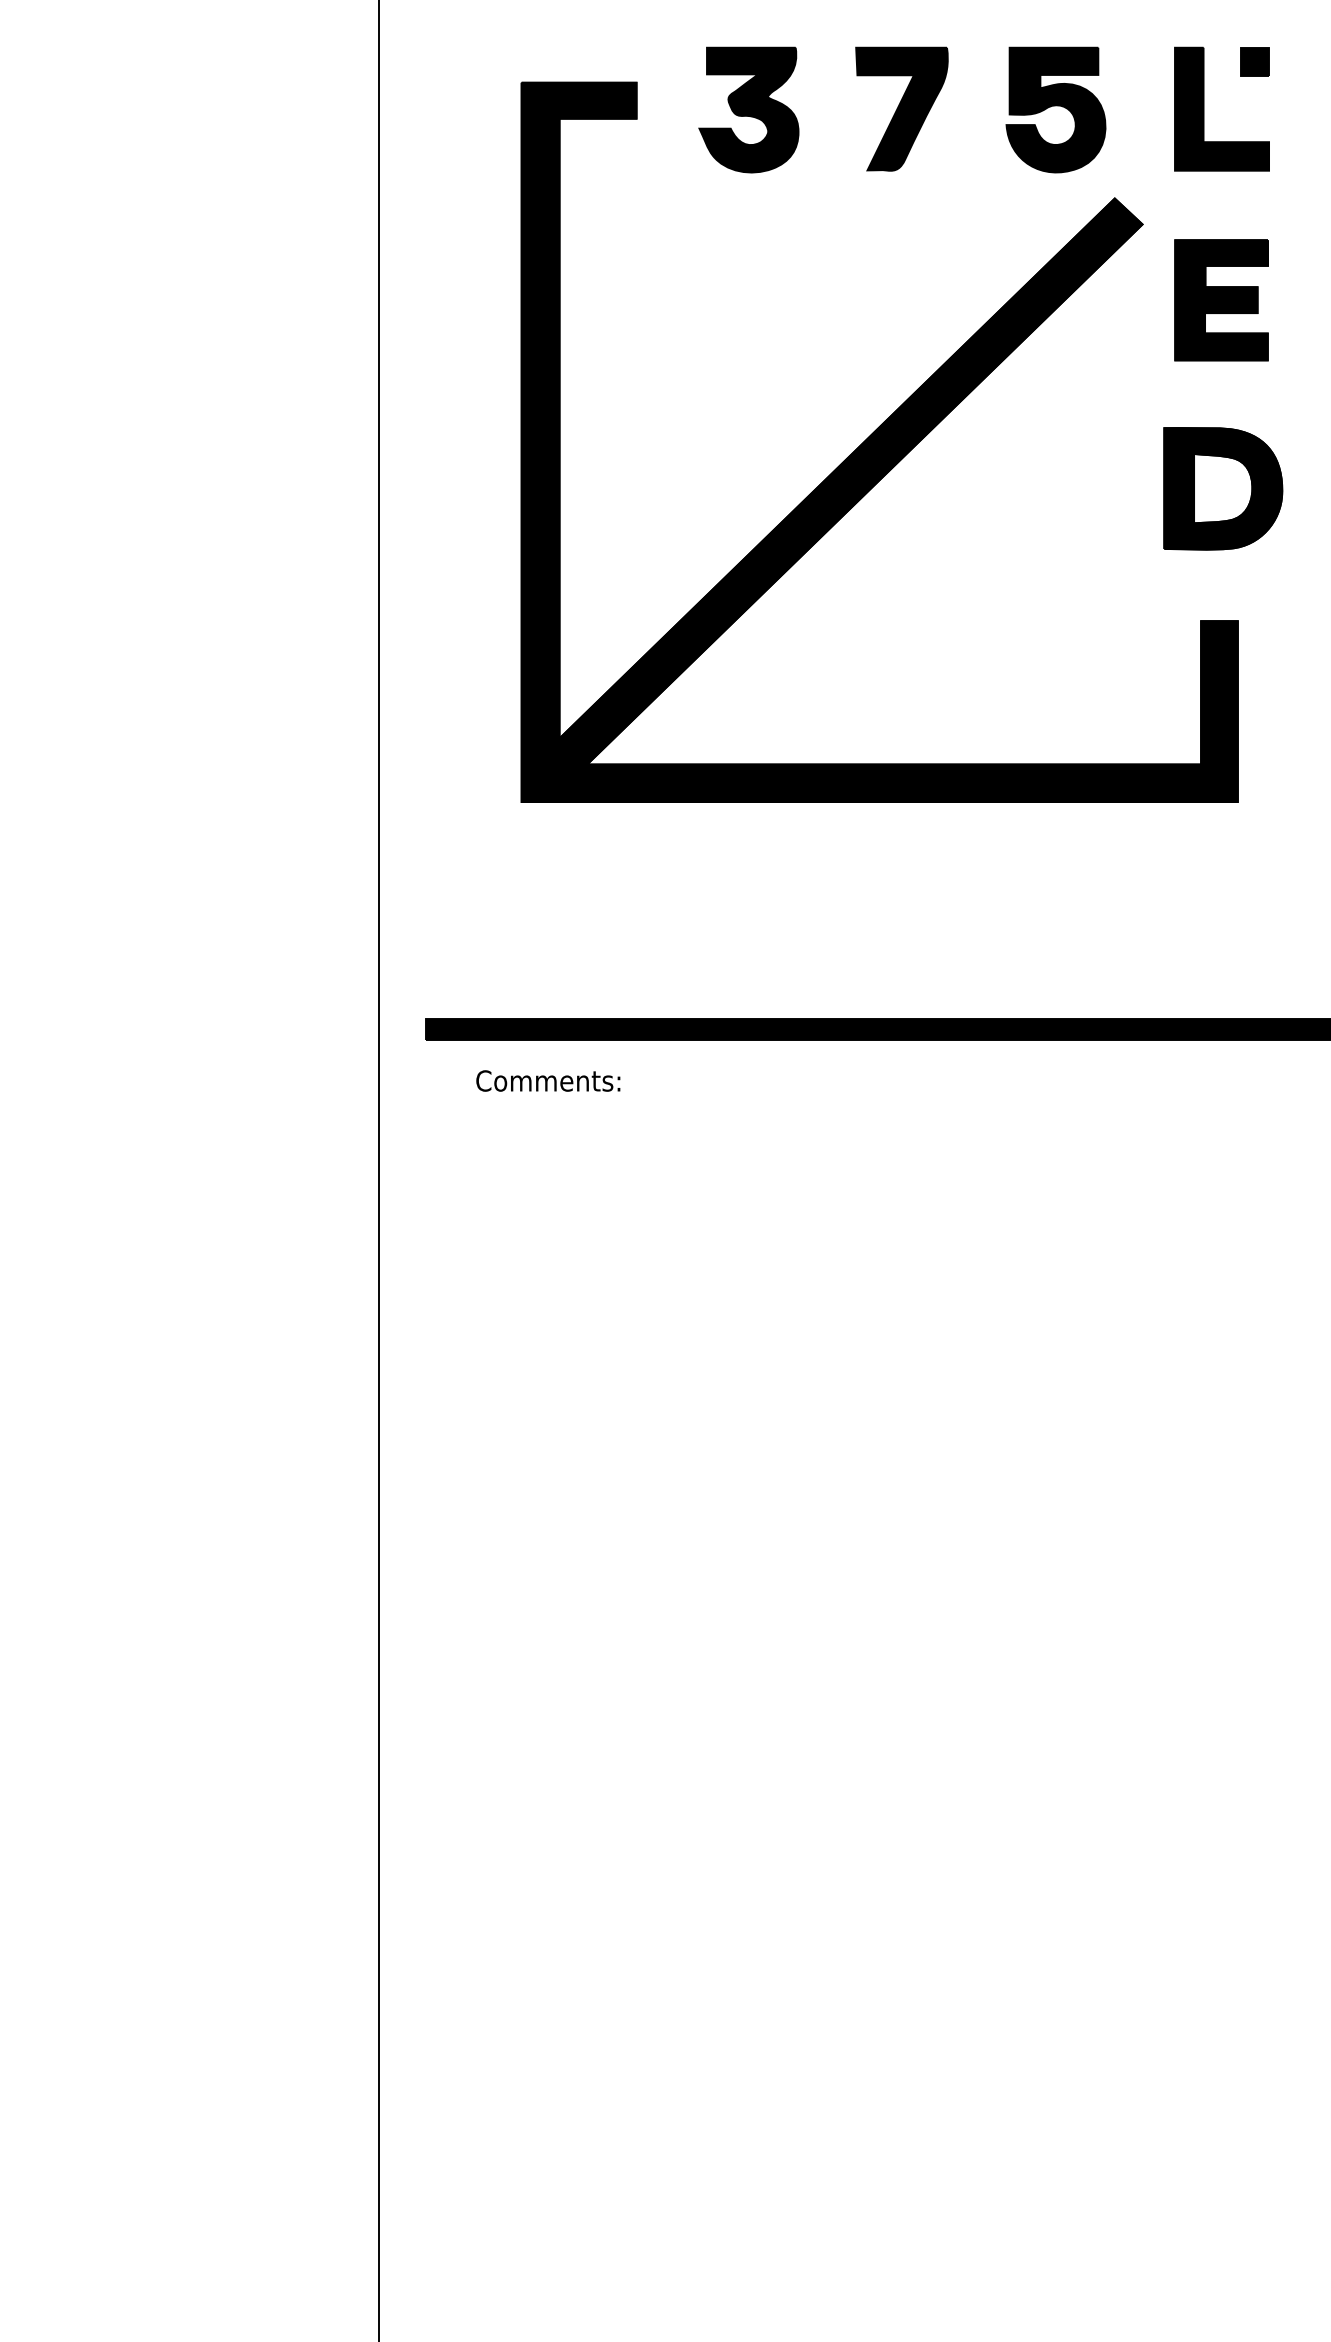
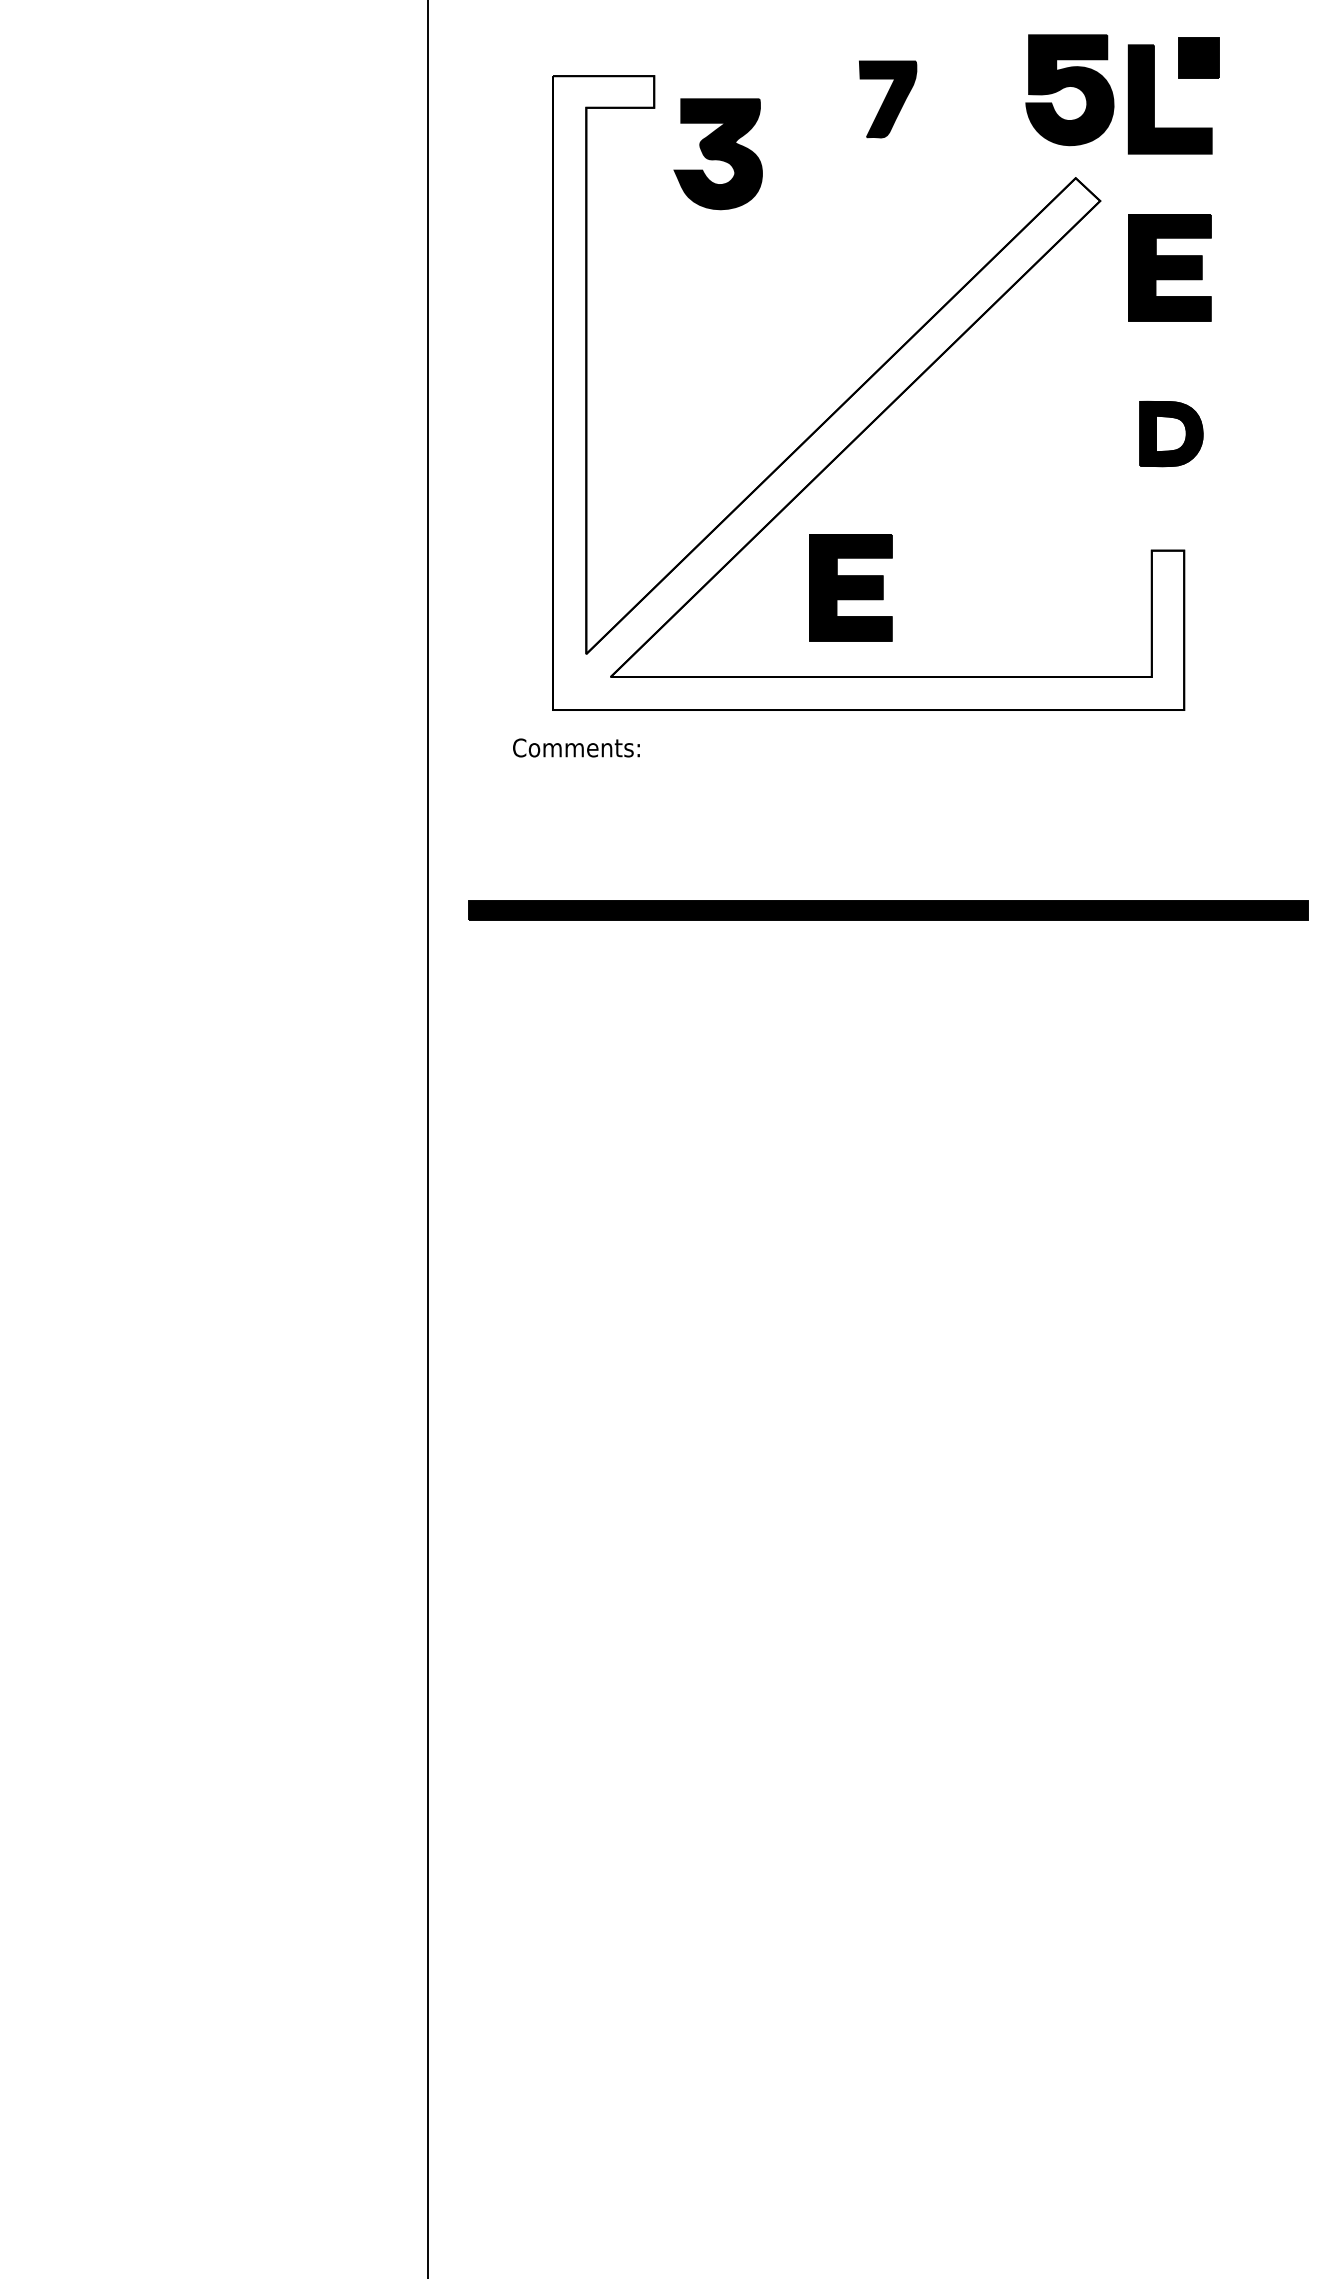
part: (1255, 61) -> (1199, 57), size x1.6
part: (901, 109) -> (887, 99), size x0.7
part: (748, 110) -> (717, 154), moved
part: (1055, 110) -> (1069, 90), moved
fill: (879, 442) -> (868, 393), removed
part: (1223, 488) -> (1171, 433), size x0.6
part: (859, 662) -> (850, 587), added
text: (548, 1080) -> (576, 747), moved

